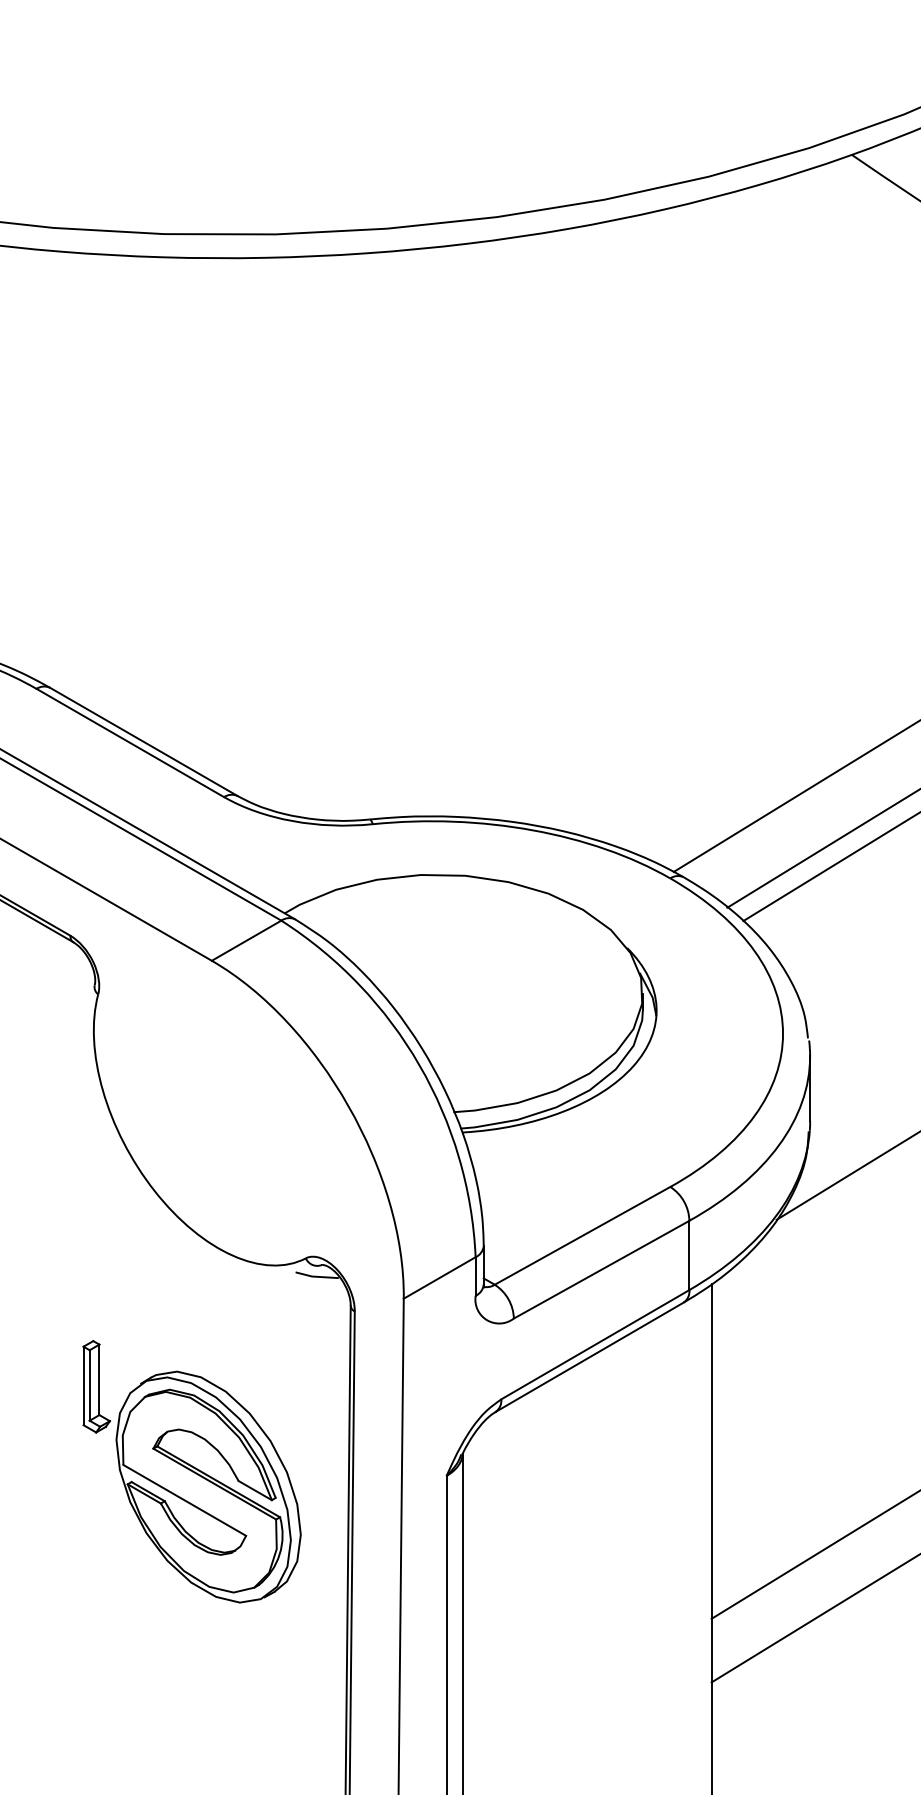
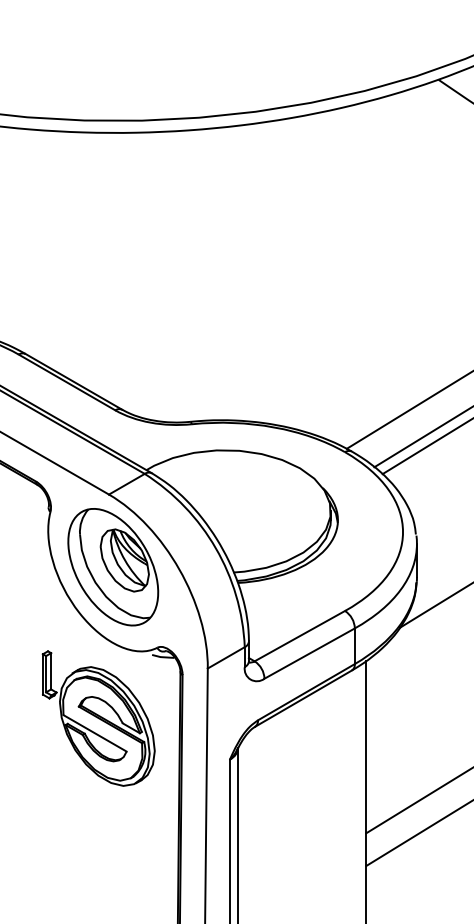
part: (220, 1102) -> (113, 567), added
part: (191, 1471) -> (98, 718), moved

